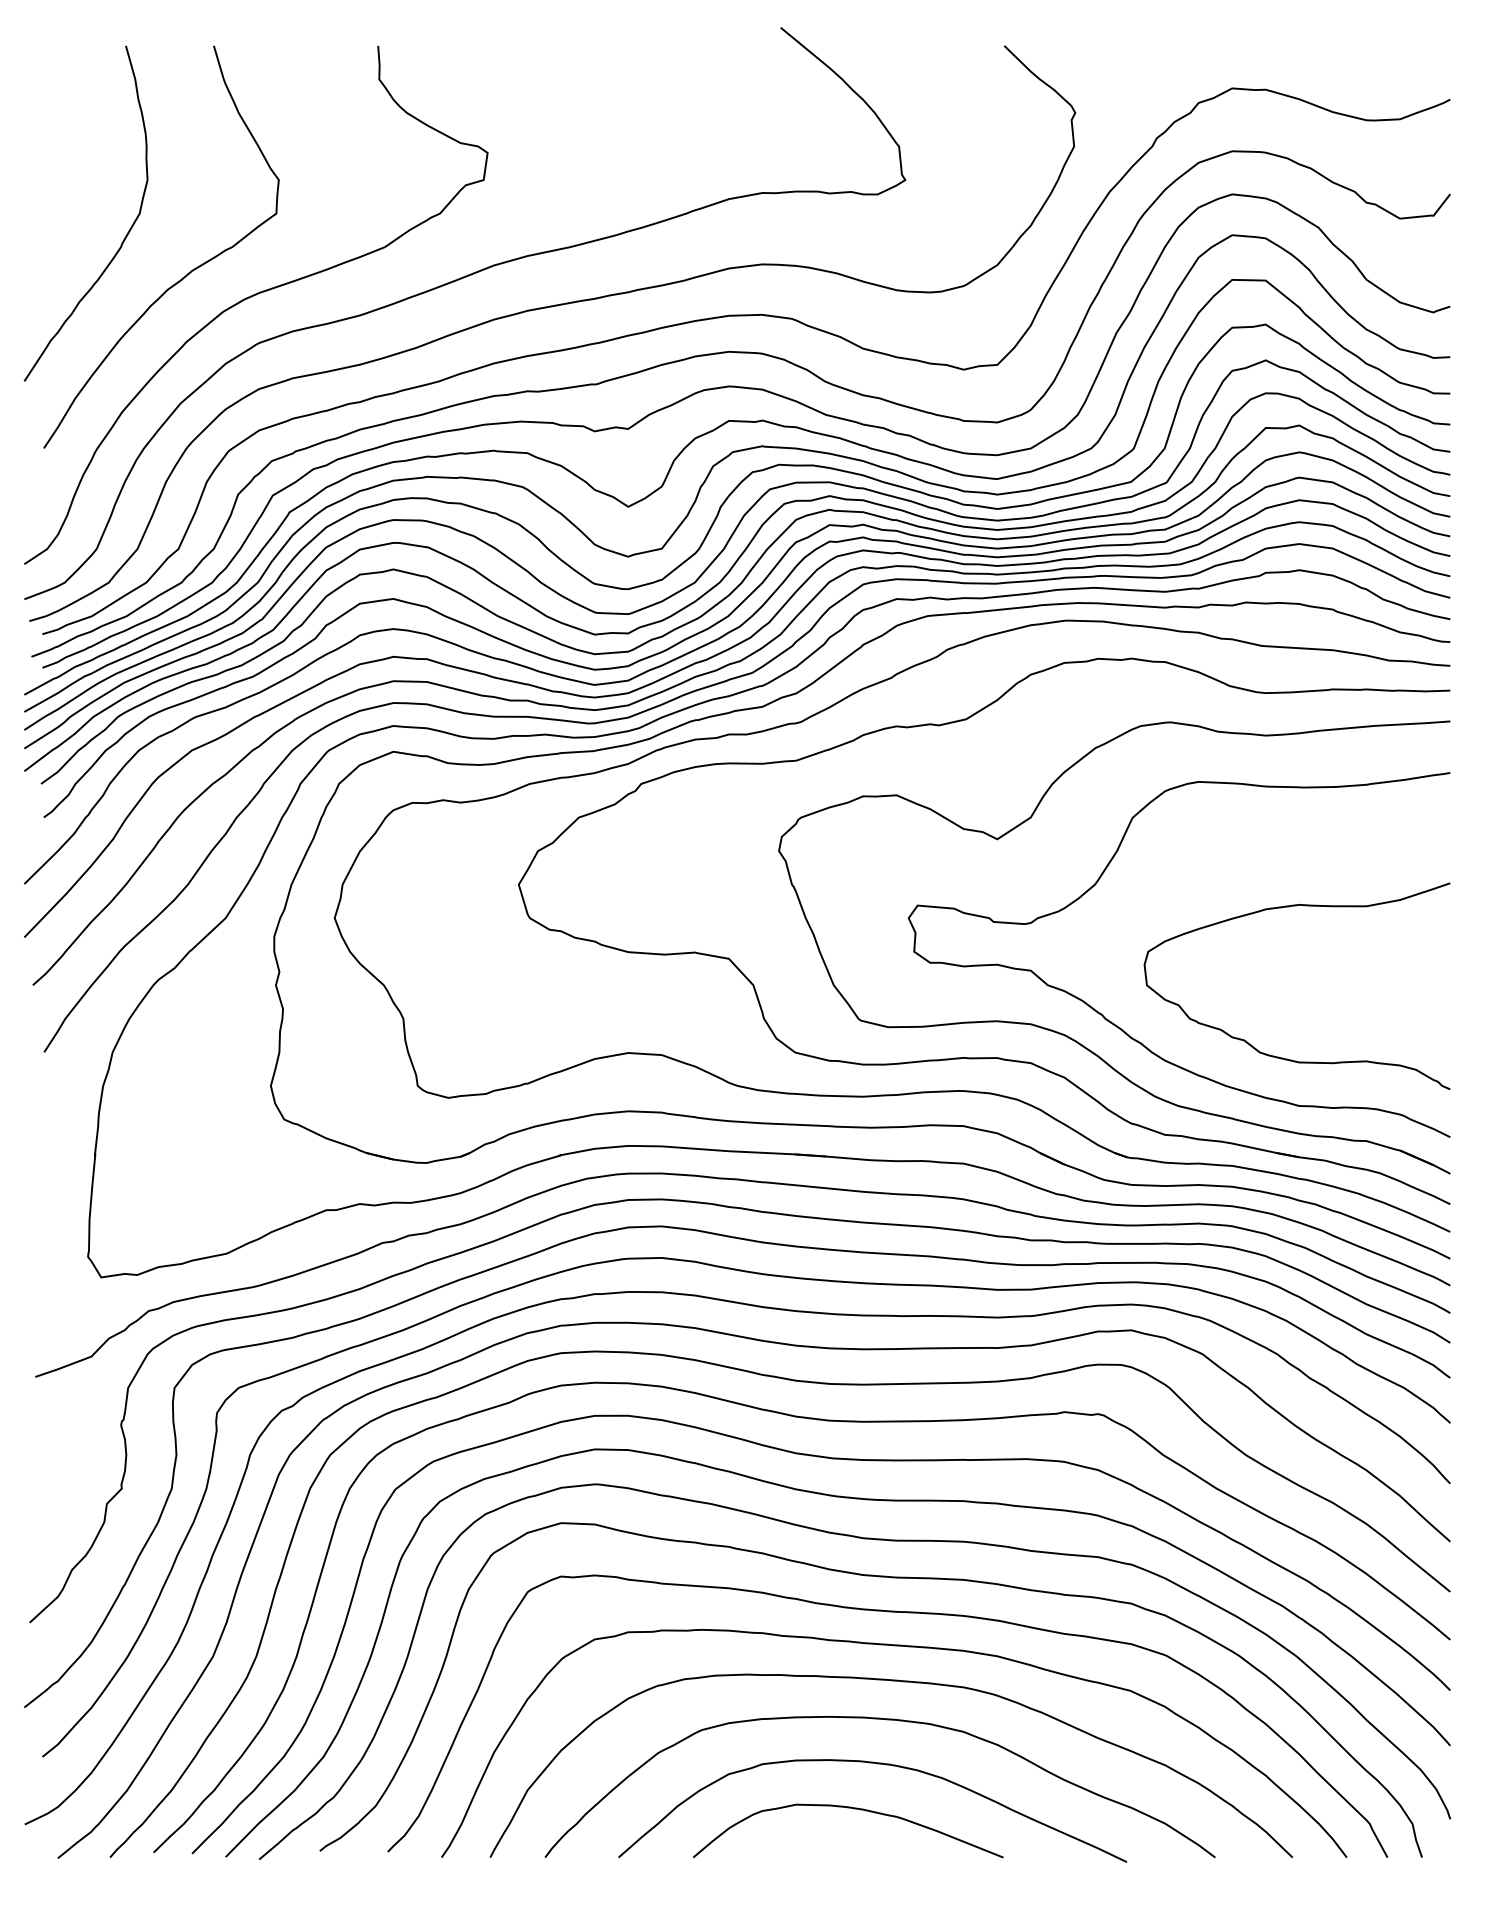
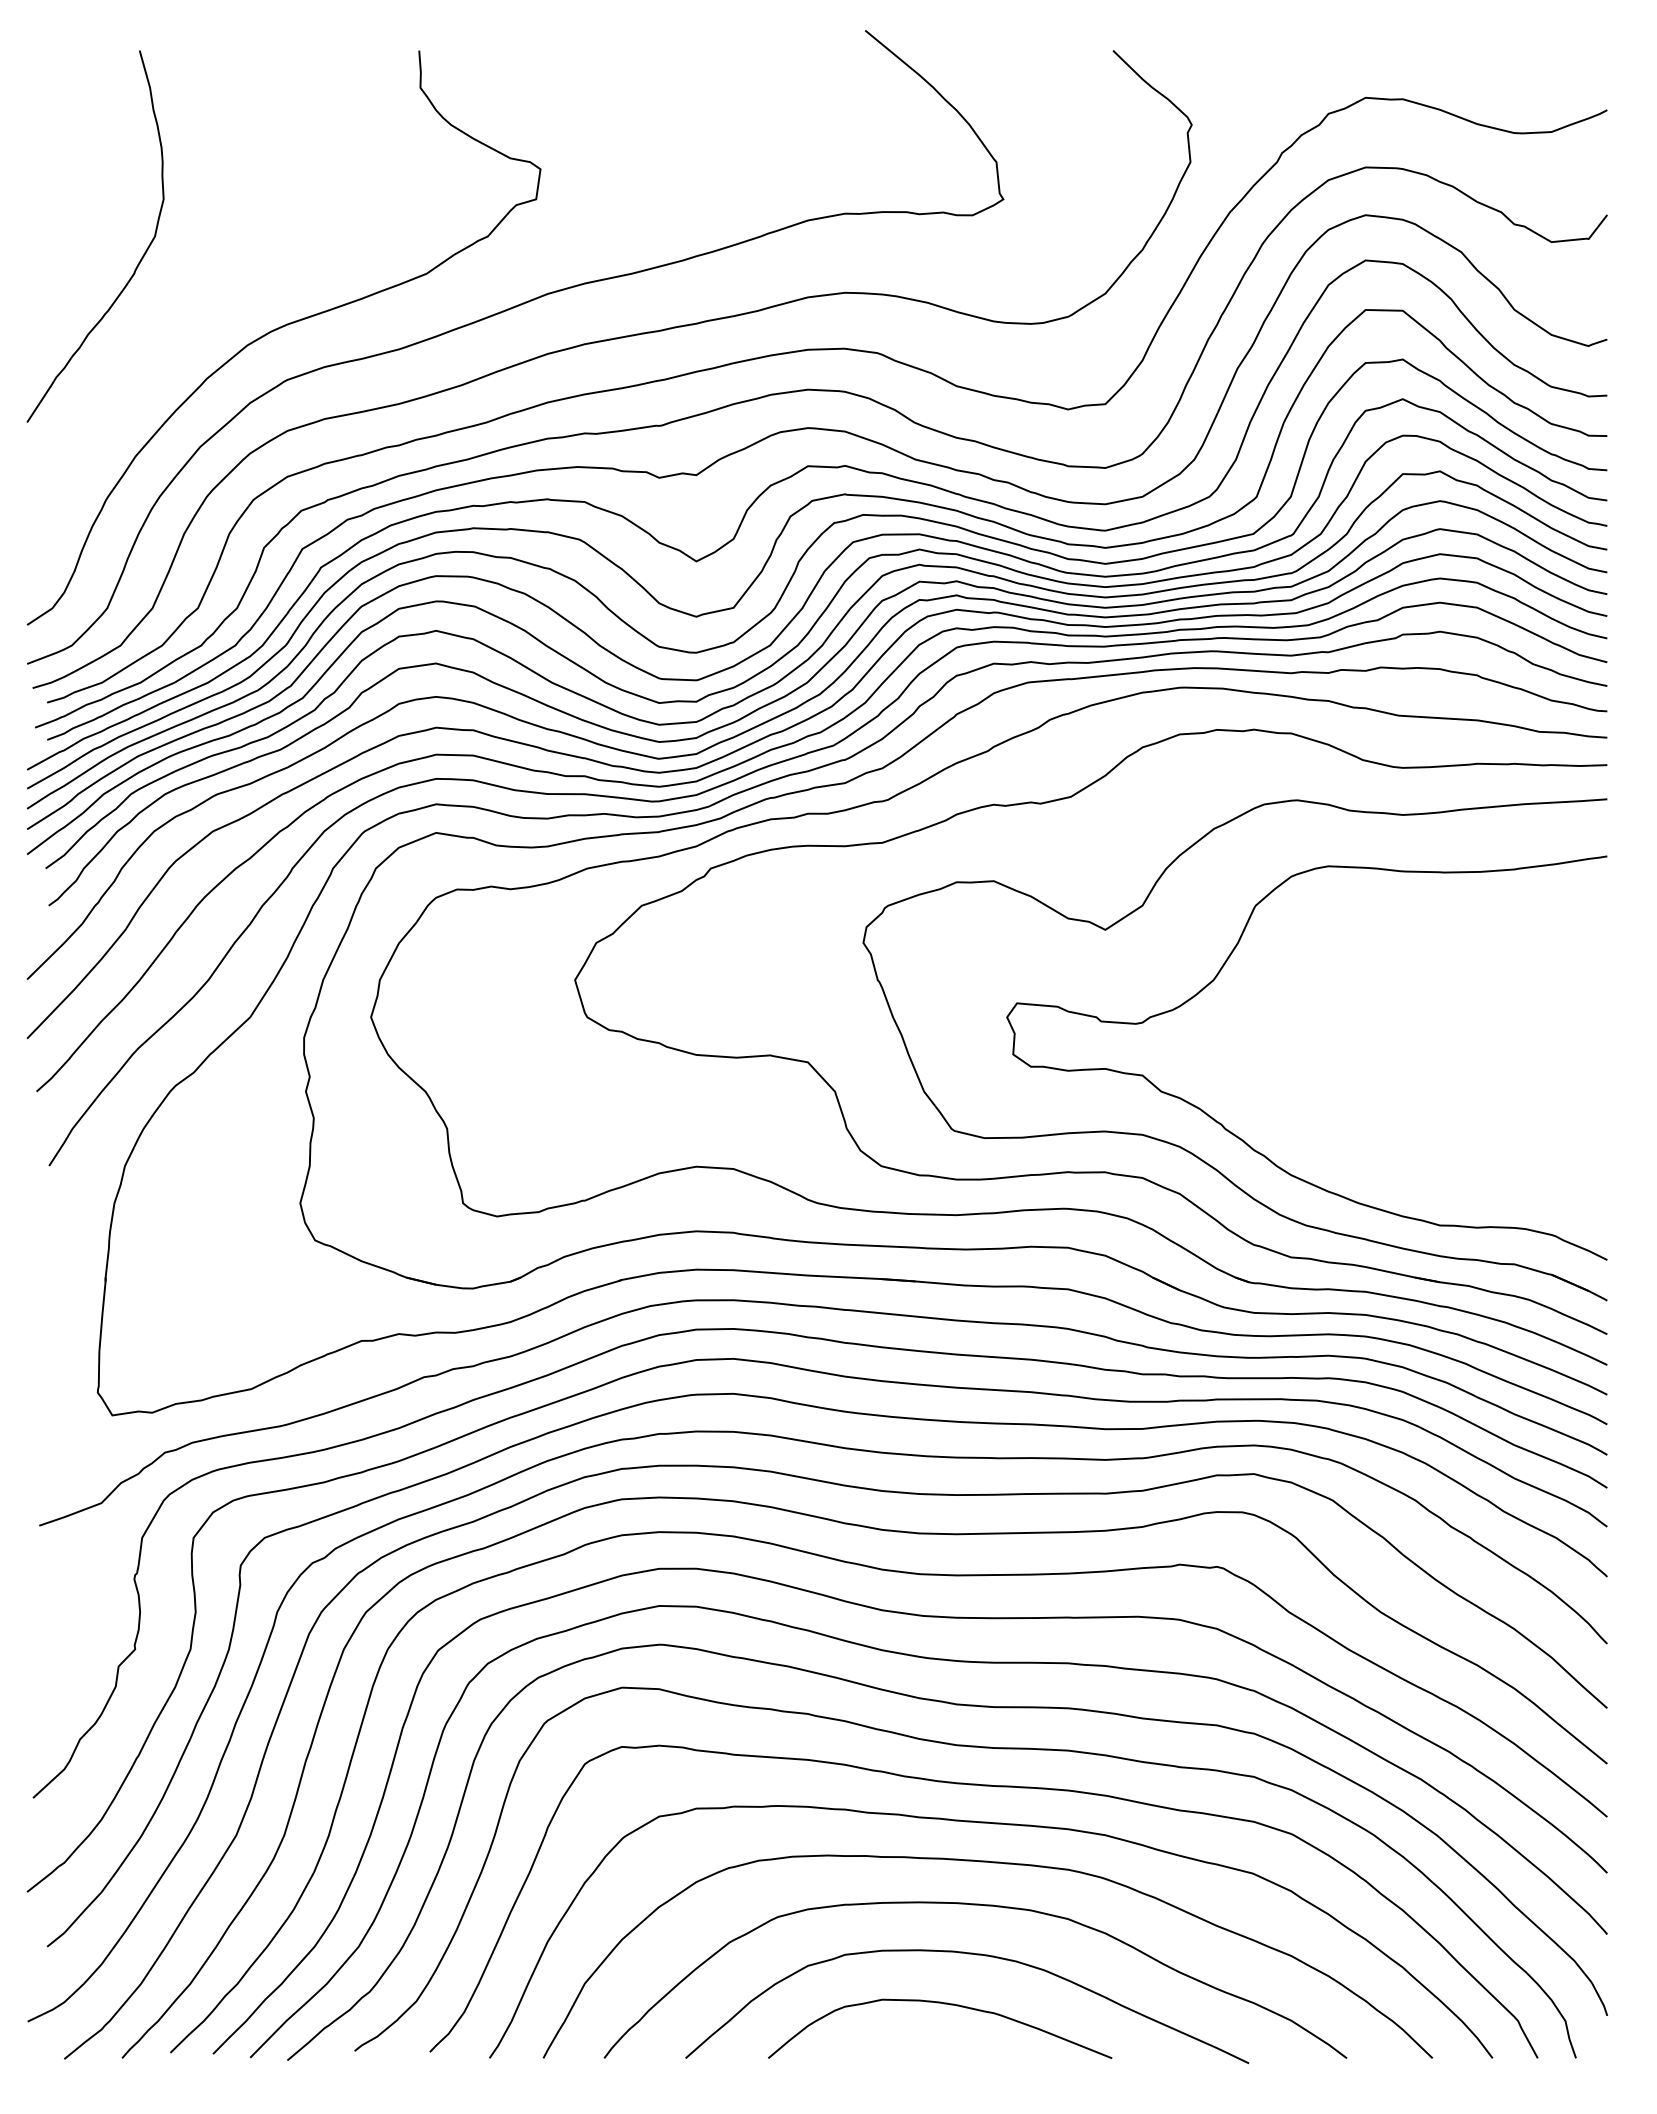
curve: (183, 276) -> (203, 306), removed
curve: (1278, 1056) -> (1416, 1170), removed

